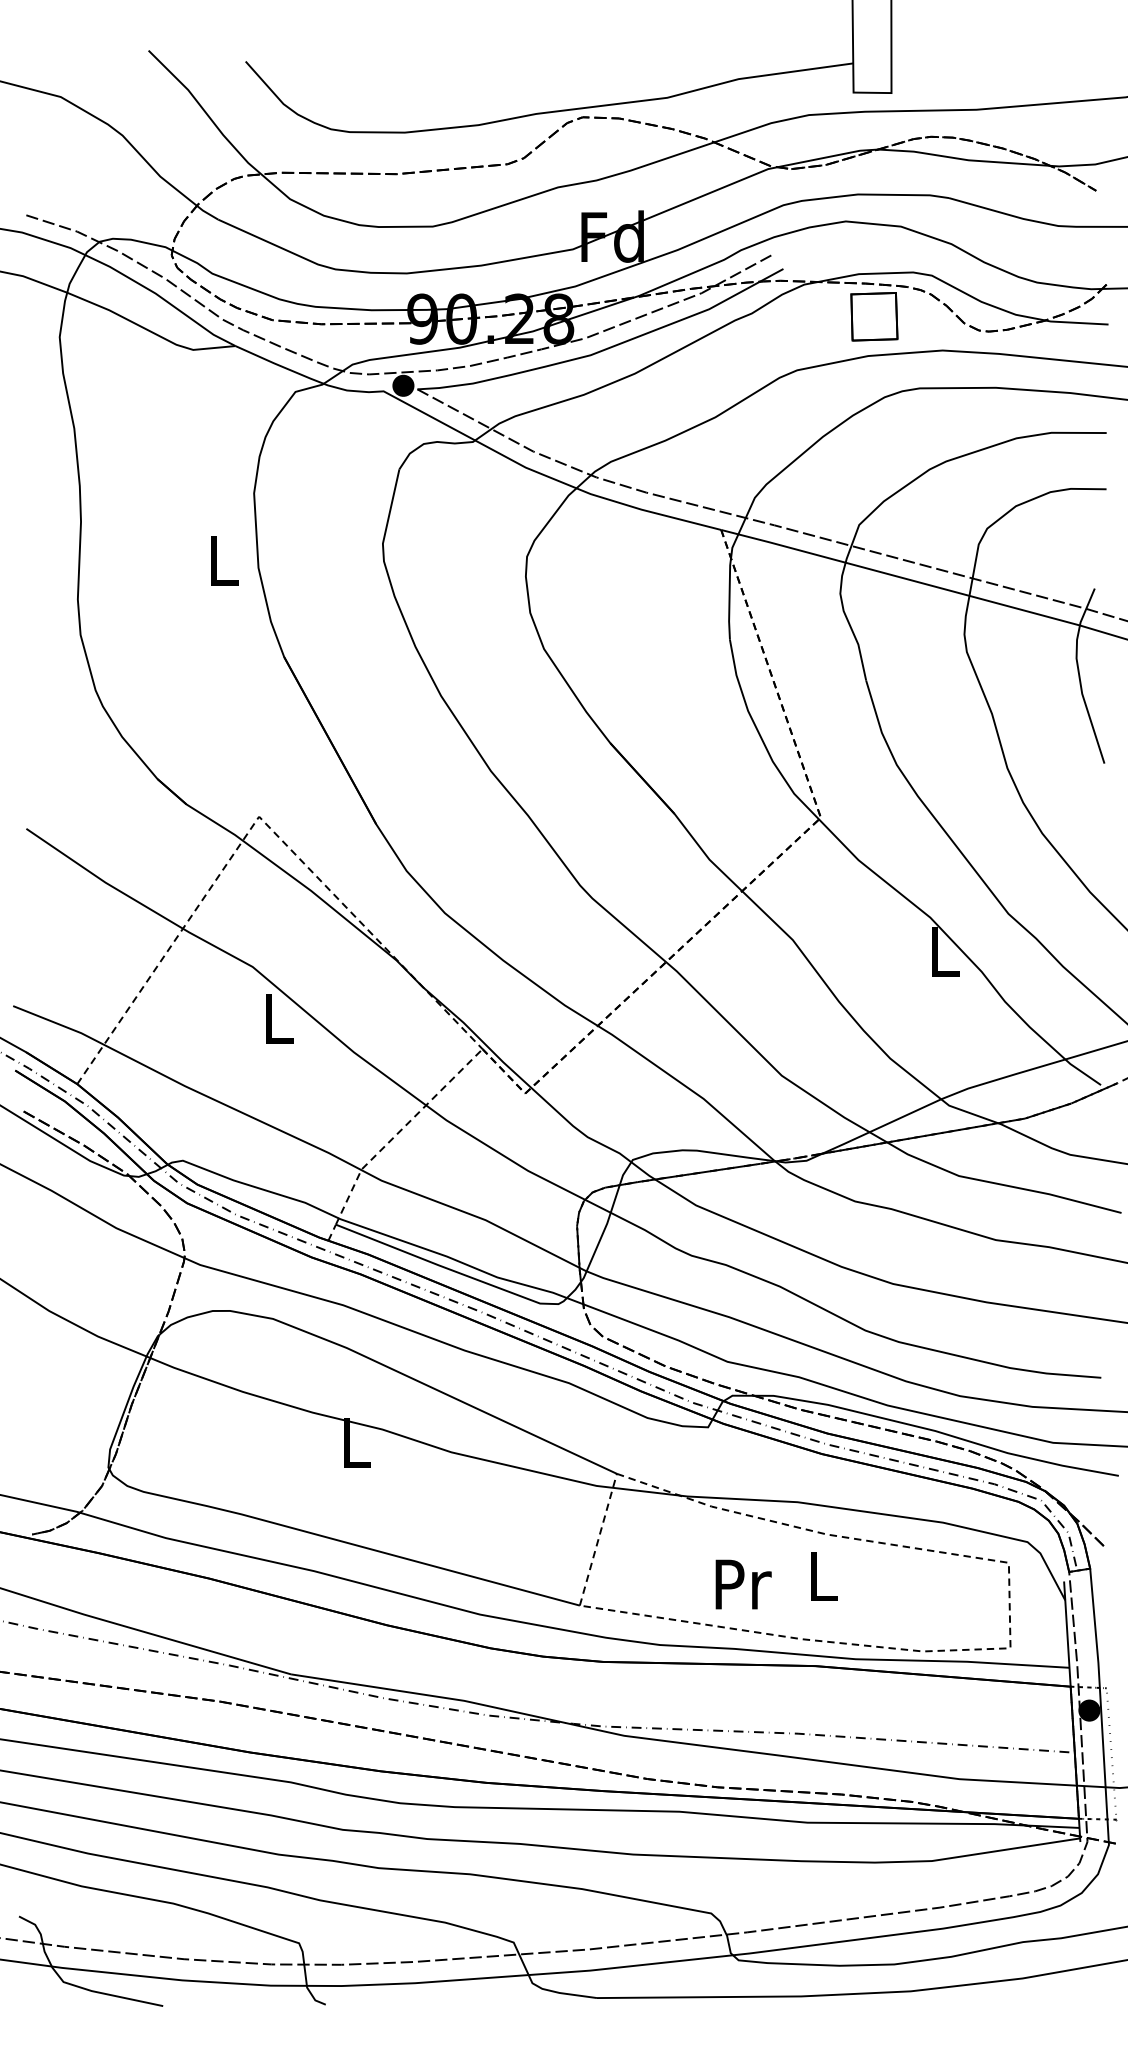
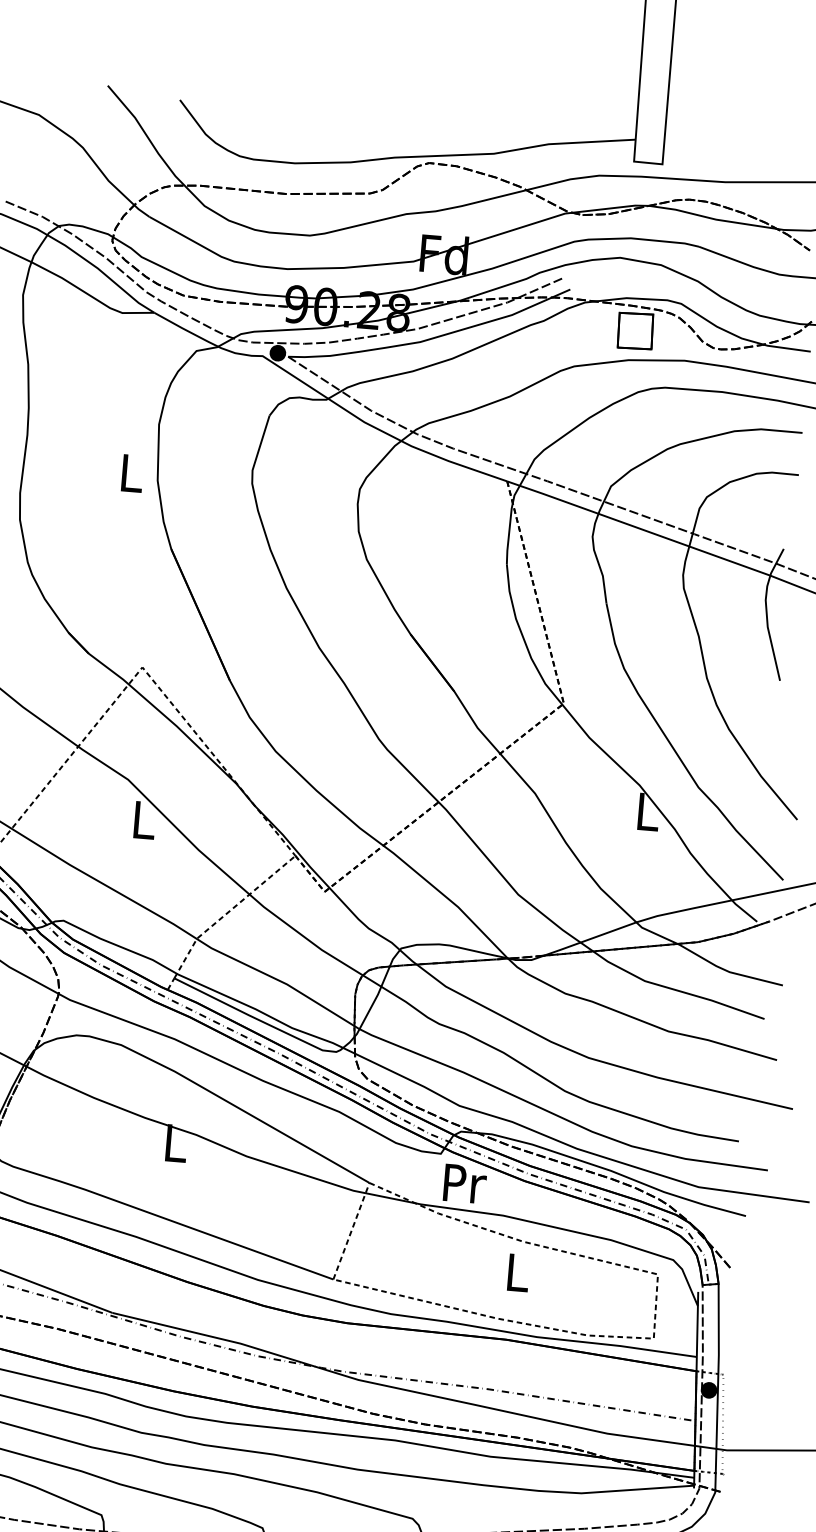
text: (743, 1584) -> (465, 1183), moved

